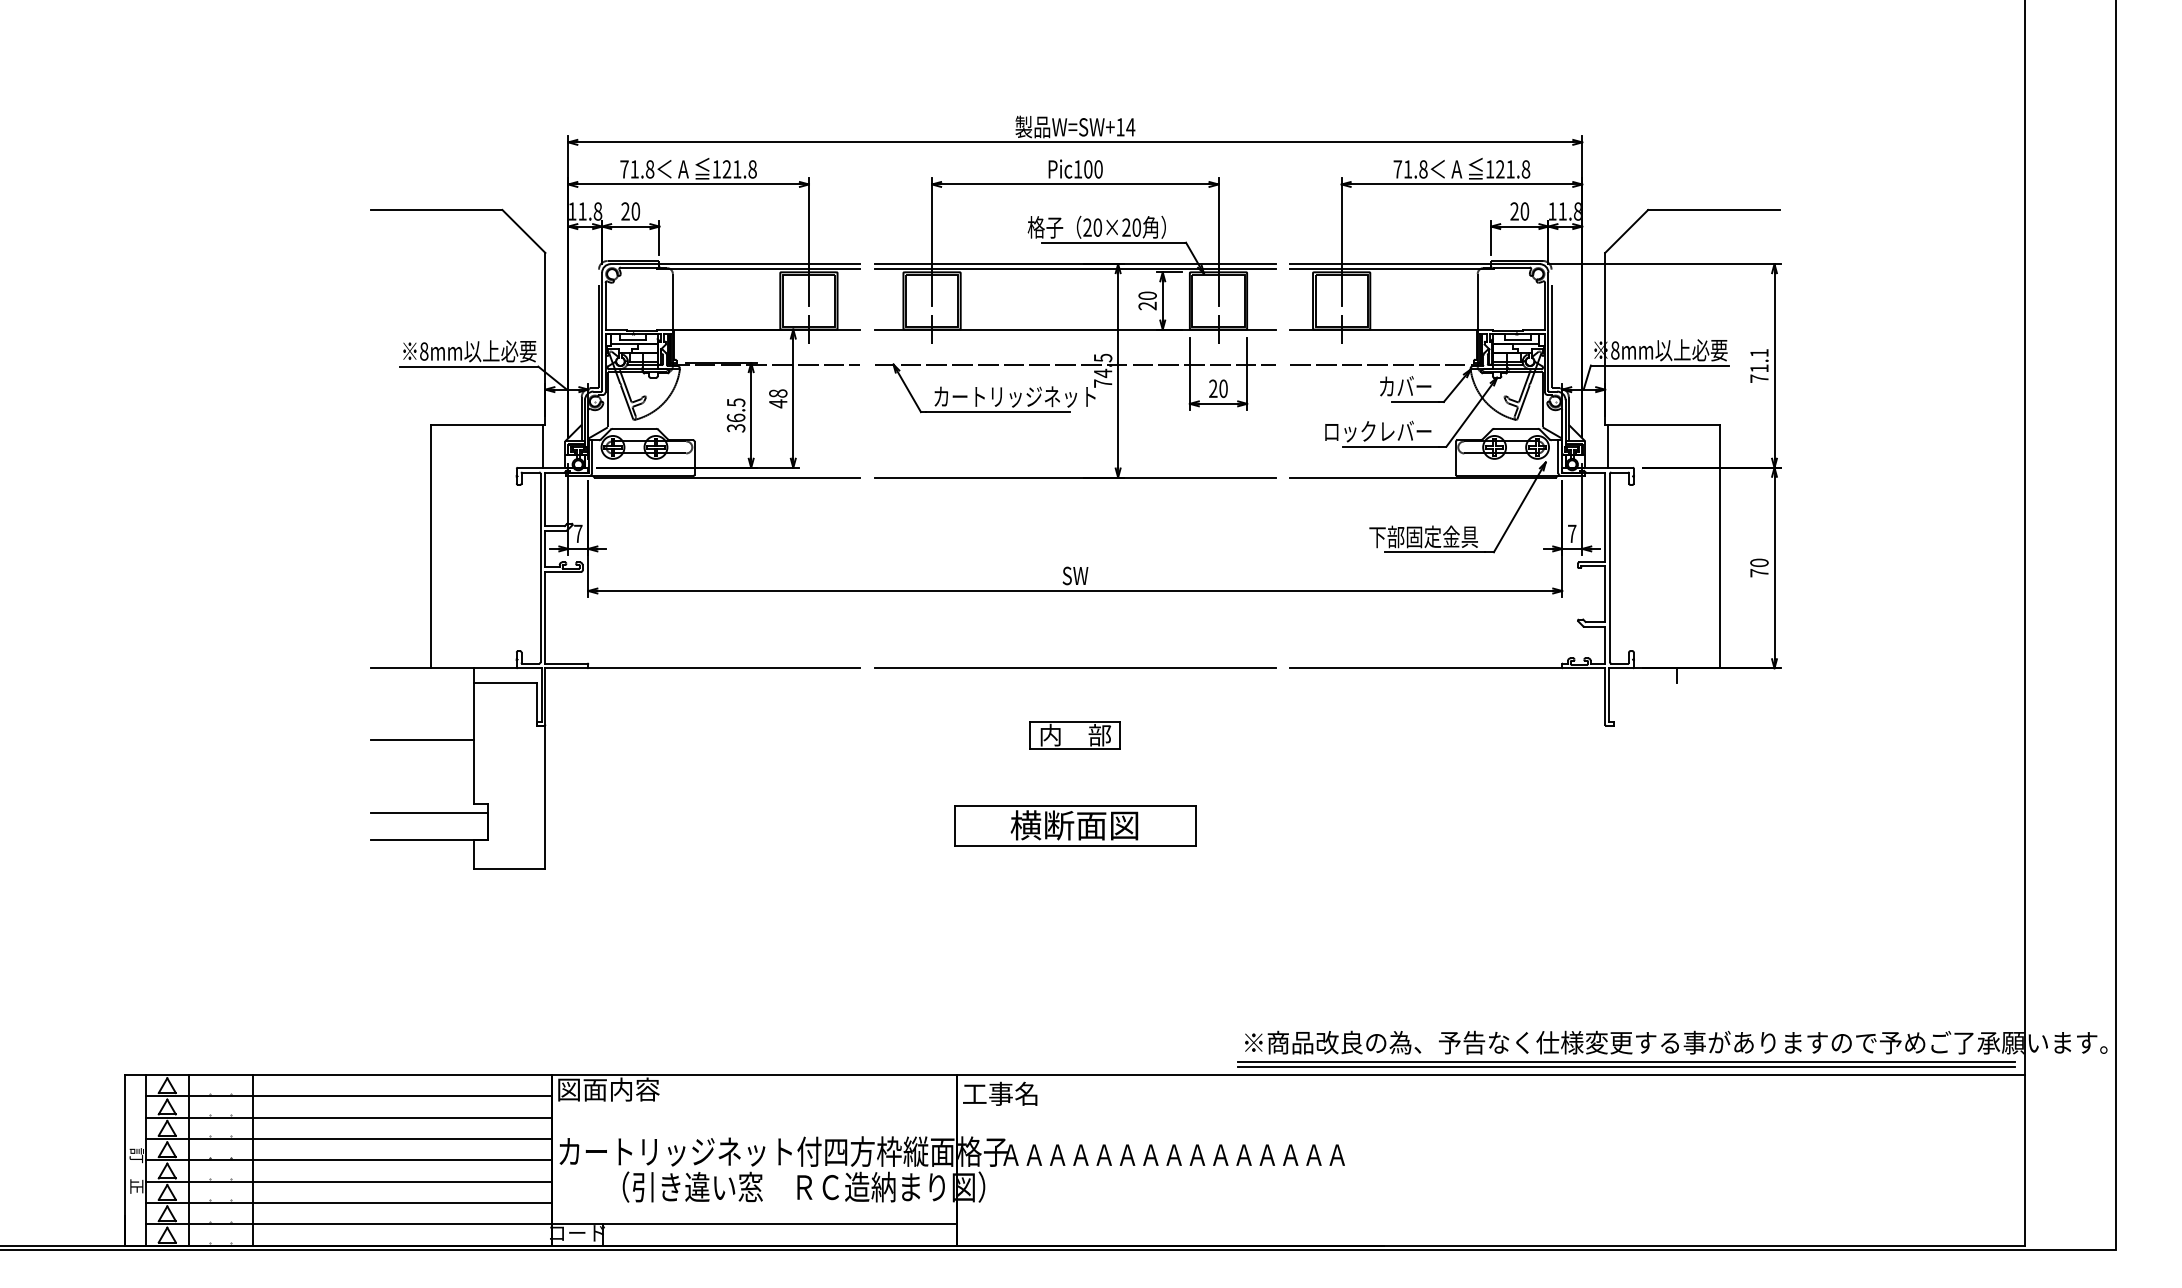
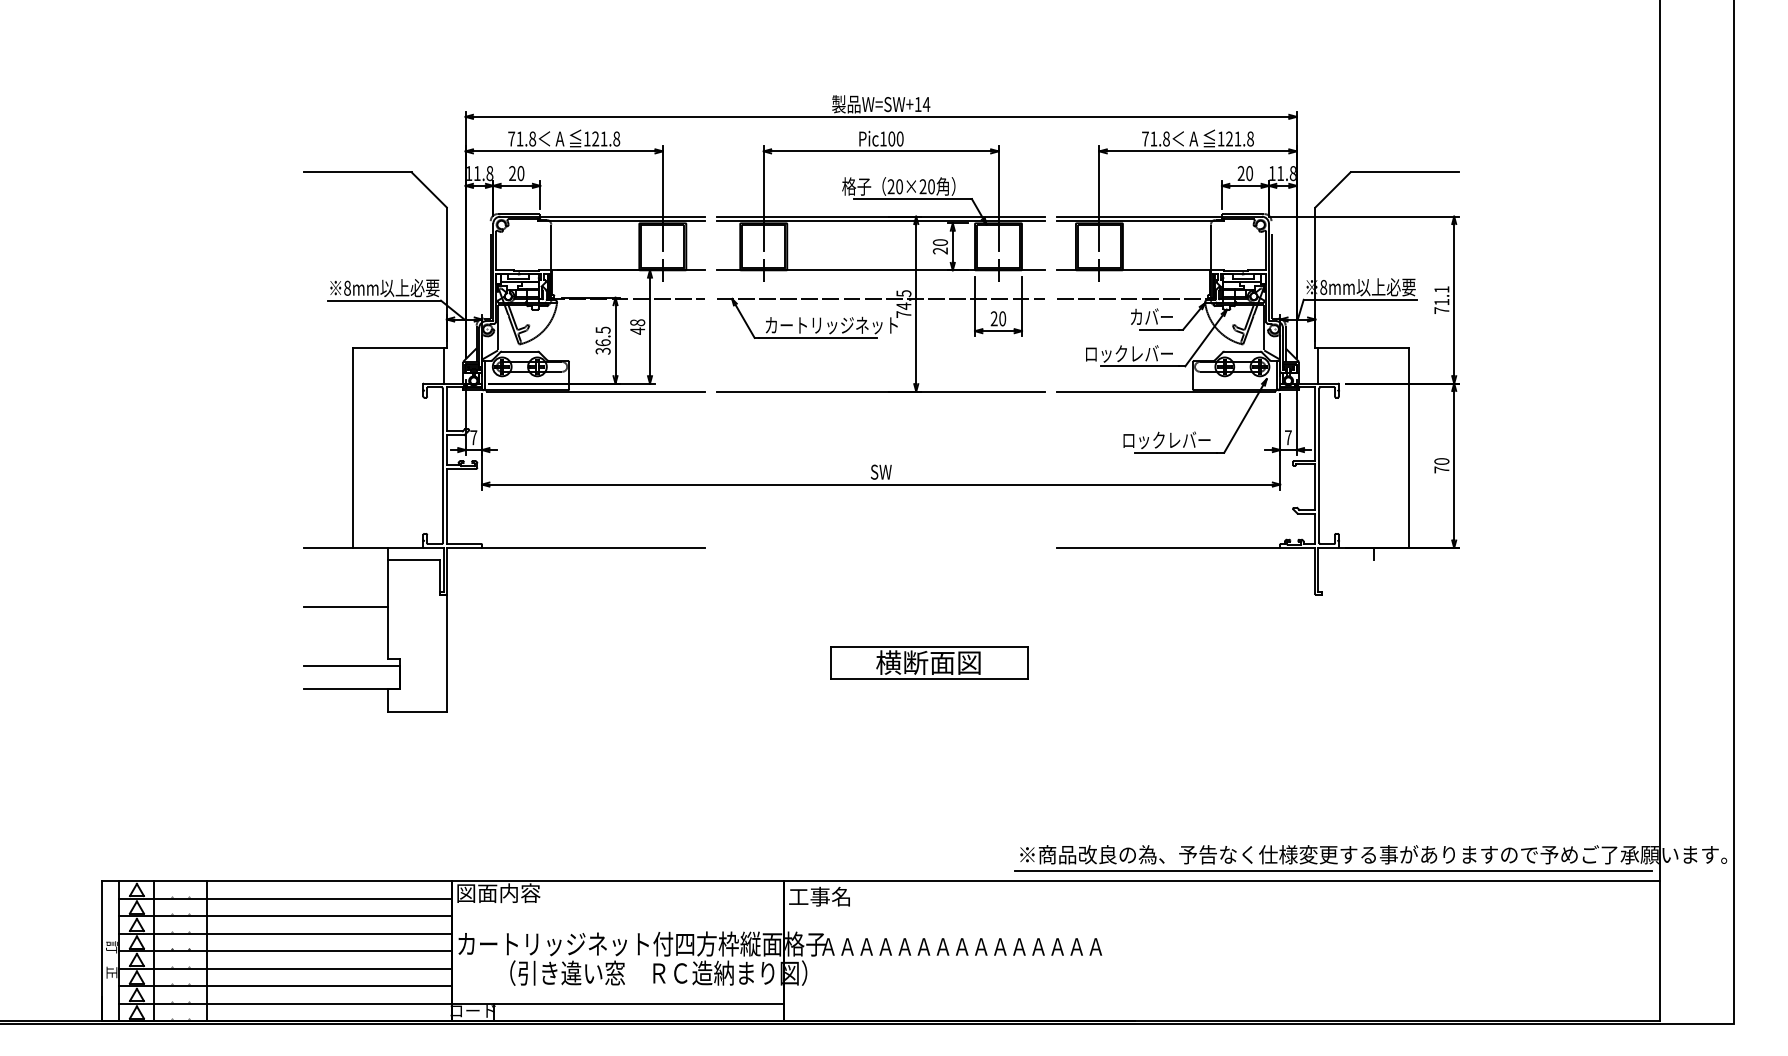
text: (1423, 537) -> (1166, 440), 下部固定金具 -> ロックレバー
line: (1074, 667) -> (880, 547), removed
part: (1074, 734) -> (880, 602), removed
part: (1075, 825) -> (929, 662), moved
line: (1626, 1066) -> (1332, 874), removed

